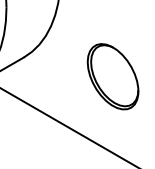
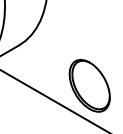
part: (112, 76) -> (89, 85), moved

